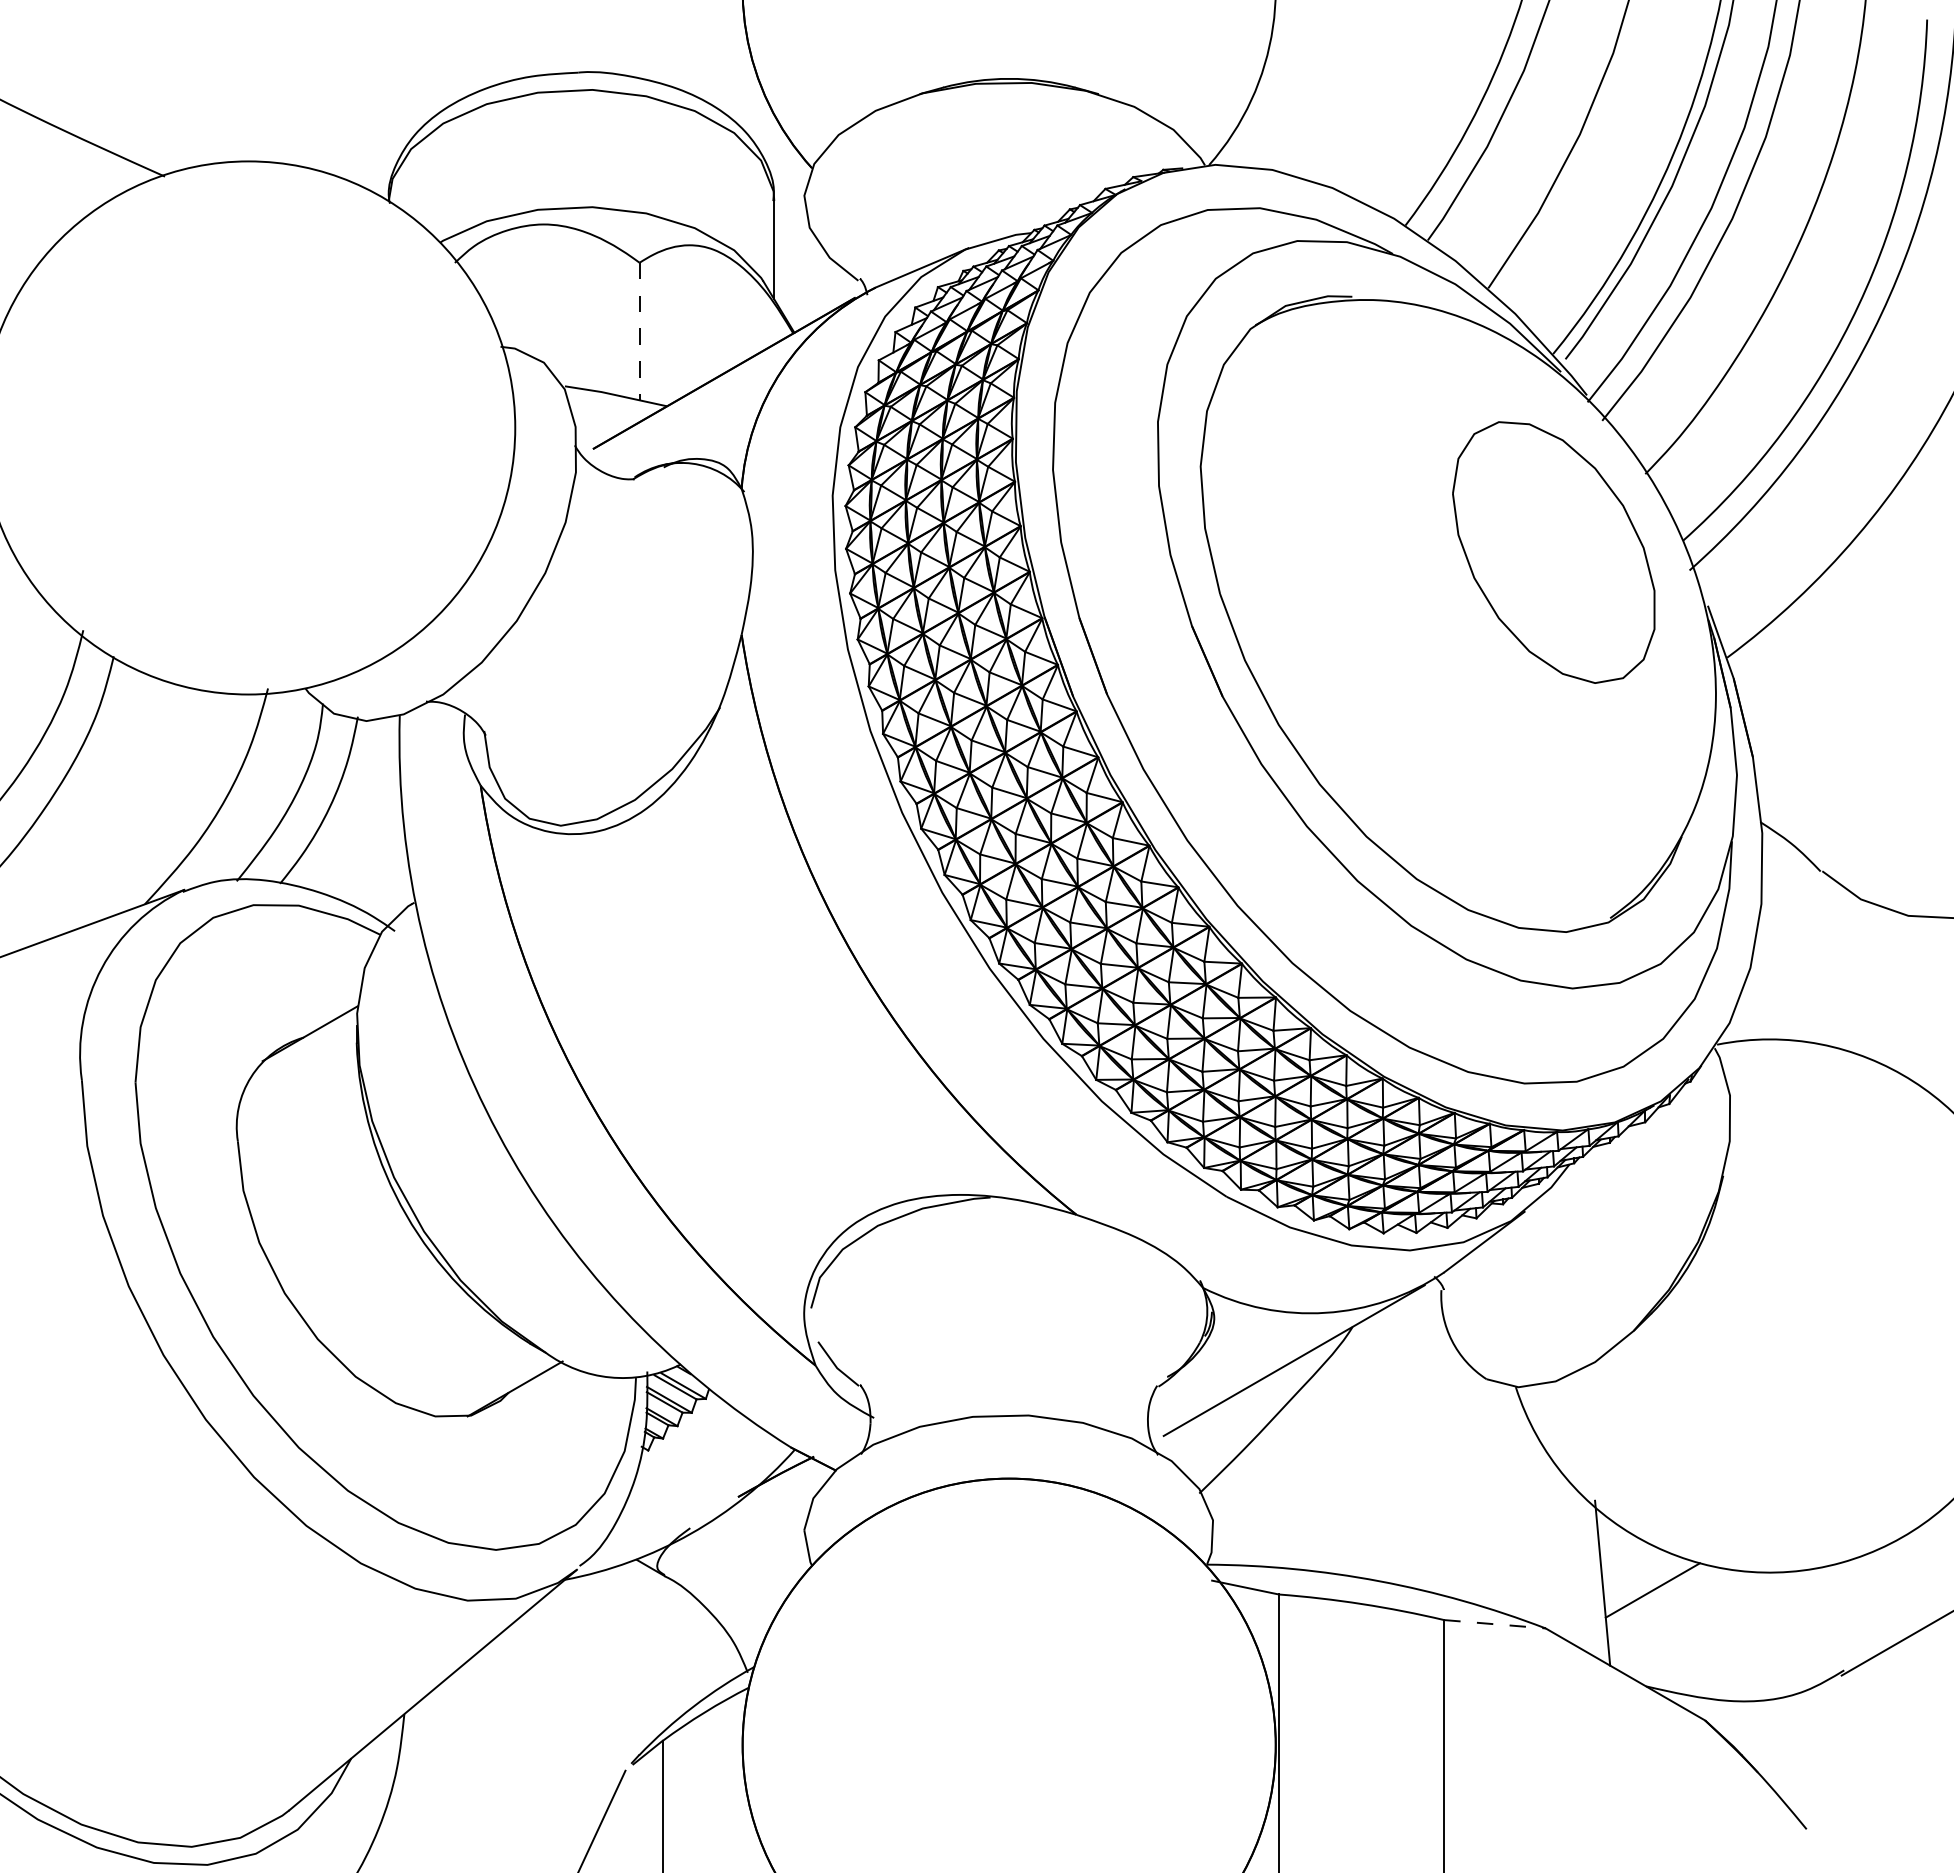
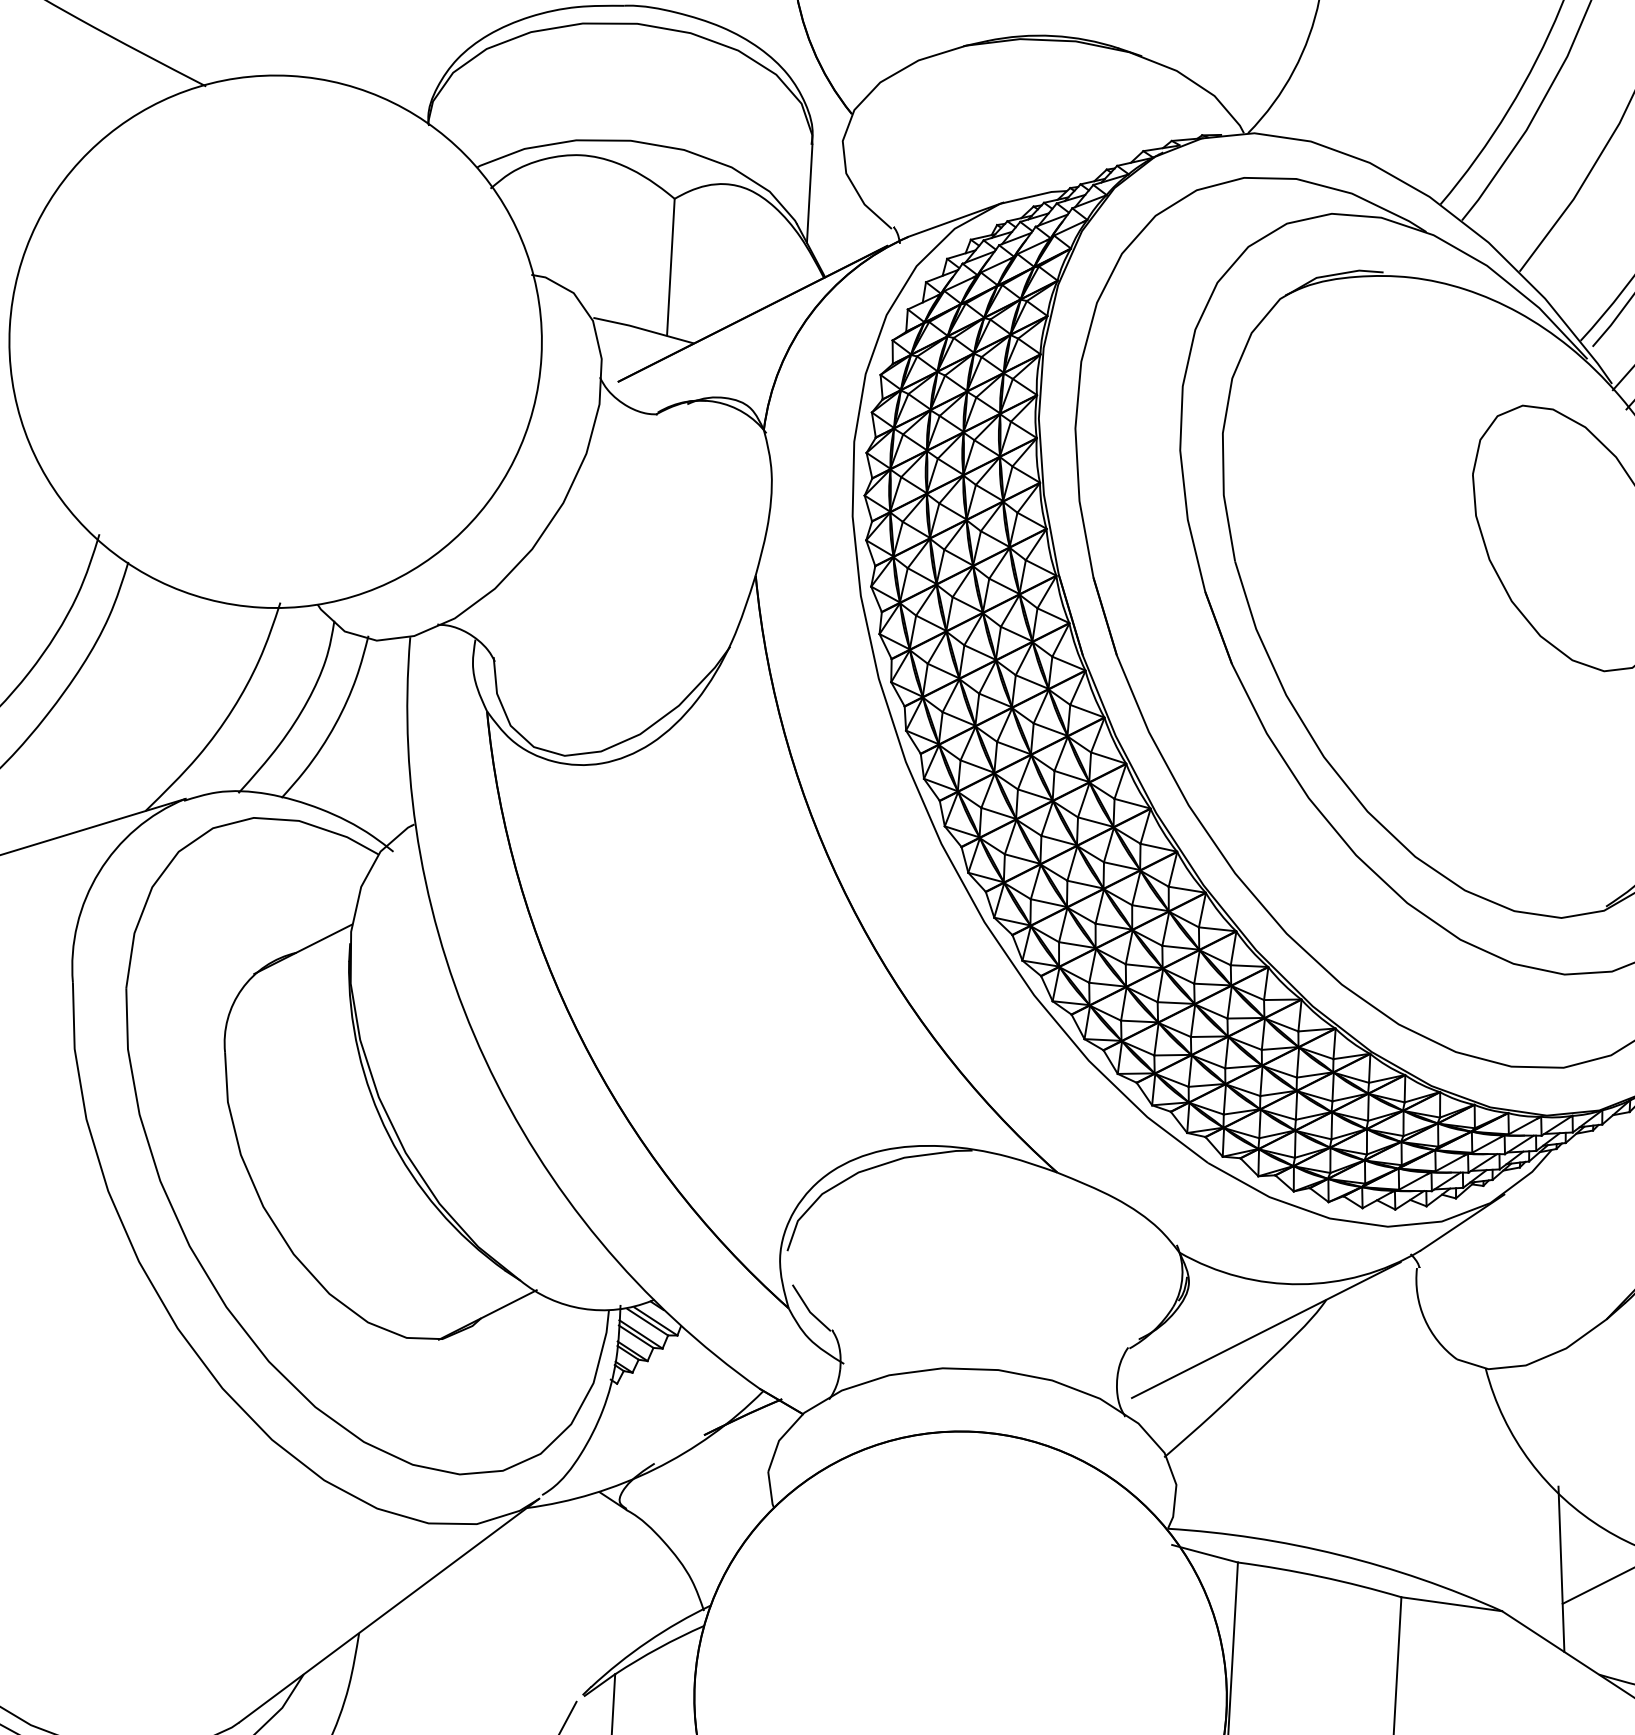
line: (639, 331) -> (670, 267), dashed -> solid
line: (1494, 1624) -> (1451, 1604), dashed -> solid

